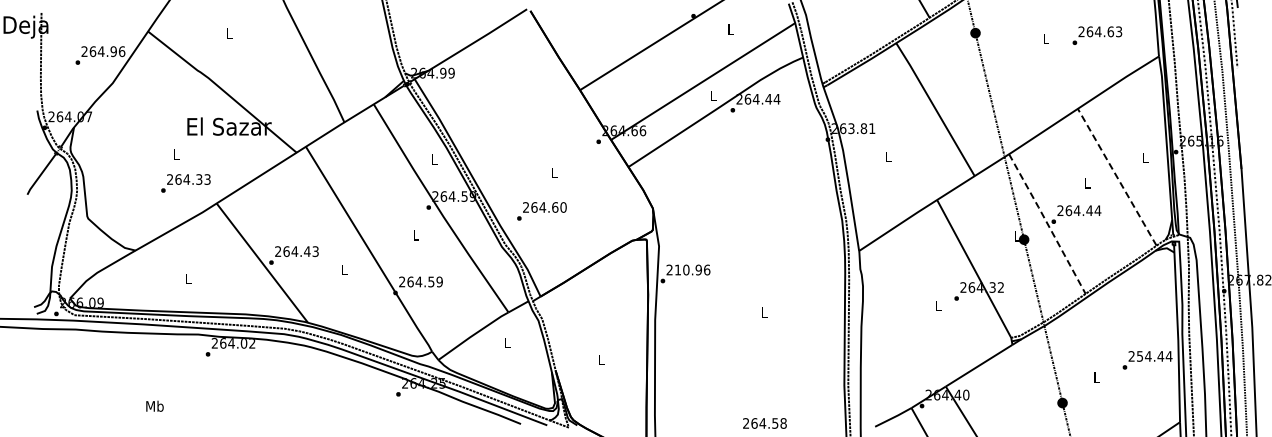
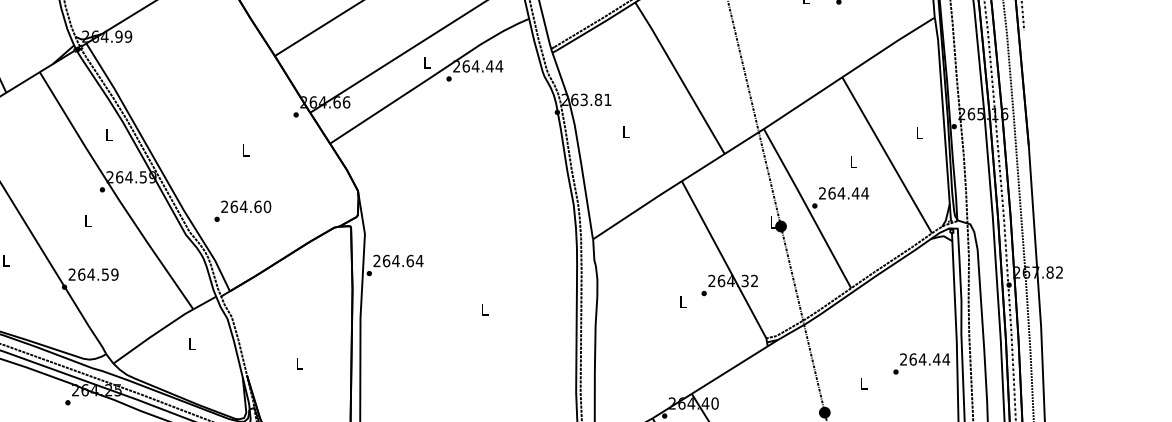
line: (1117, 177) -> (887, 155), dashed -> solid
text: (541, 211) -> (242, 211), moved
line: (1047, 223) -> (807, 208), dashed -> solid
text: (692, 269) -> (403, 260), 210.96 -> 264.64
text: (1139, 356) -> (912, 359), 254.44 -> 264.44

